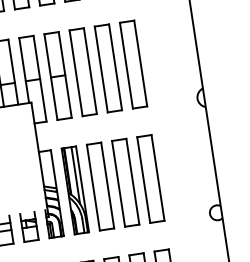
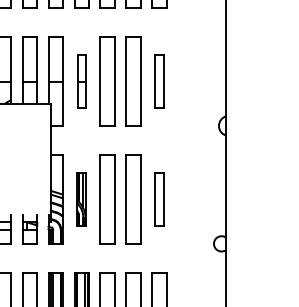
part: (133, 64) -> (159, 81), size x0.6
part: (57, 75) -> (81, 81), size x0.6
part: (150, 178) -> (159, 199), size x0.6
part: (75, 190) -> (81, 199), size x0.6

